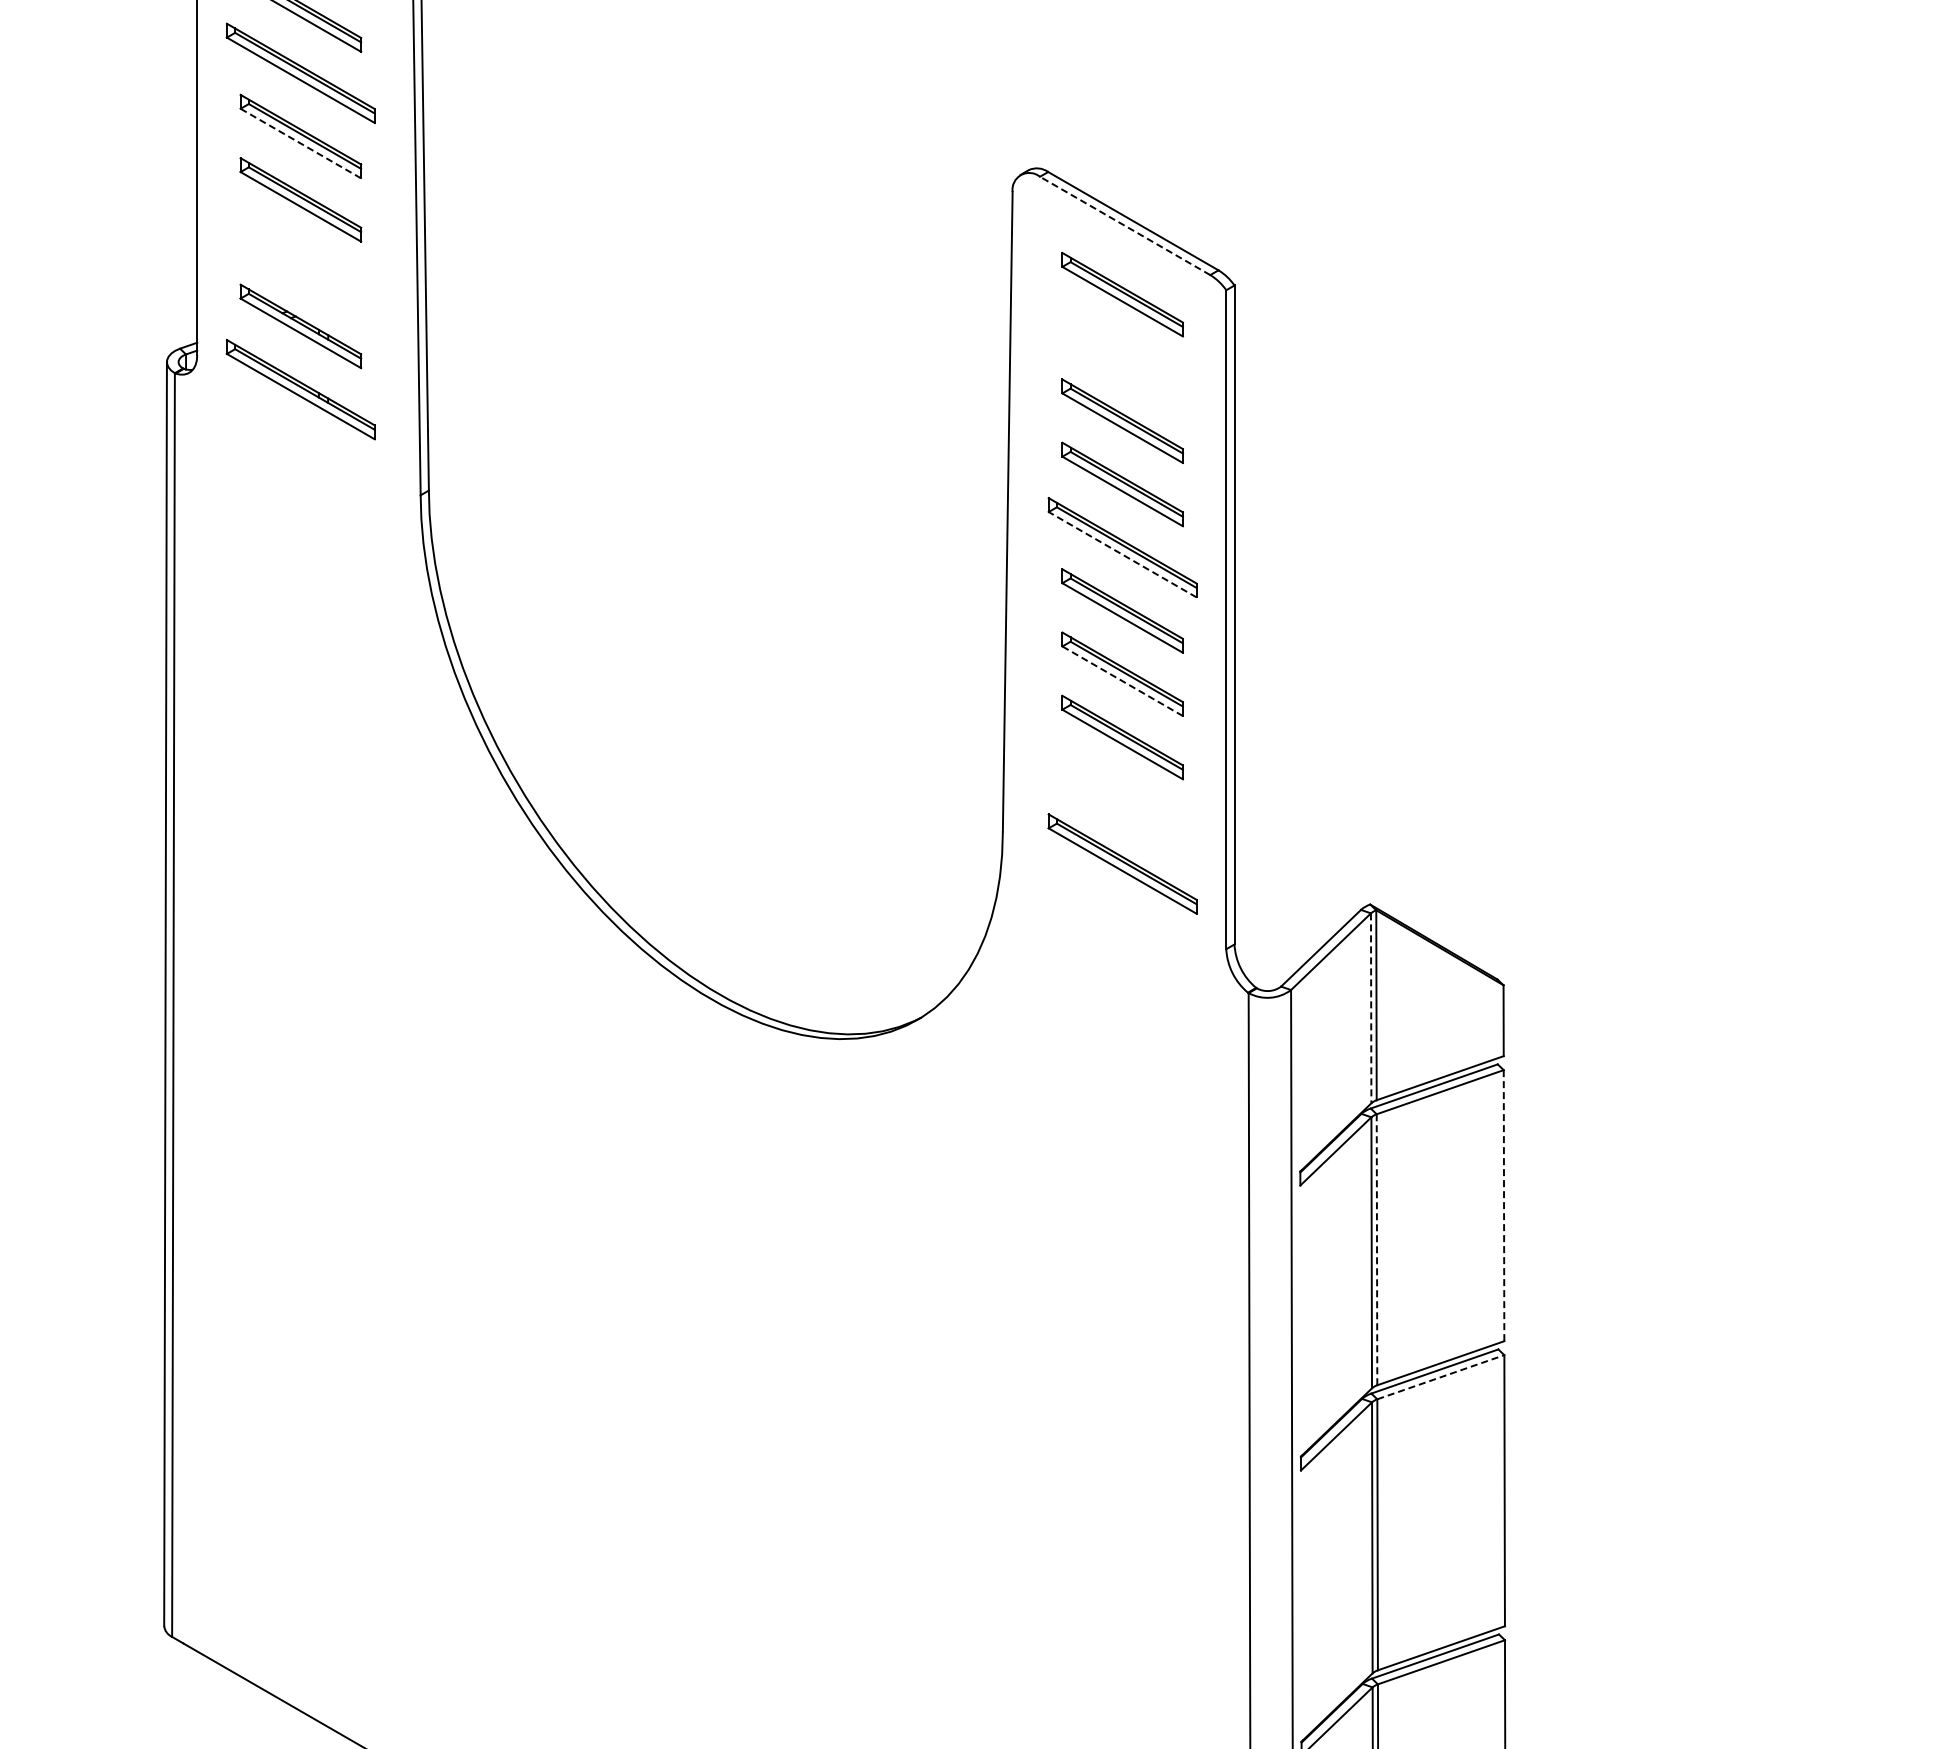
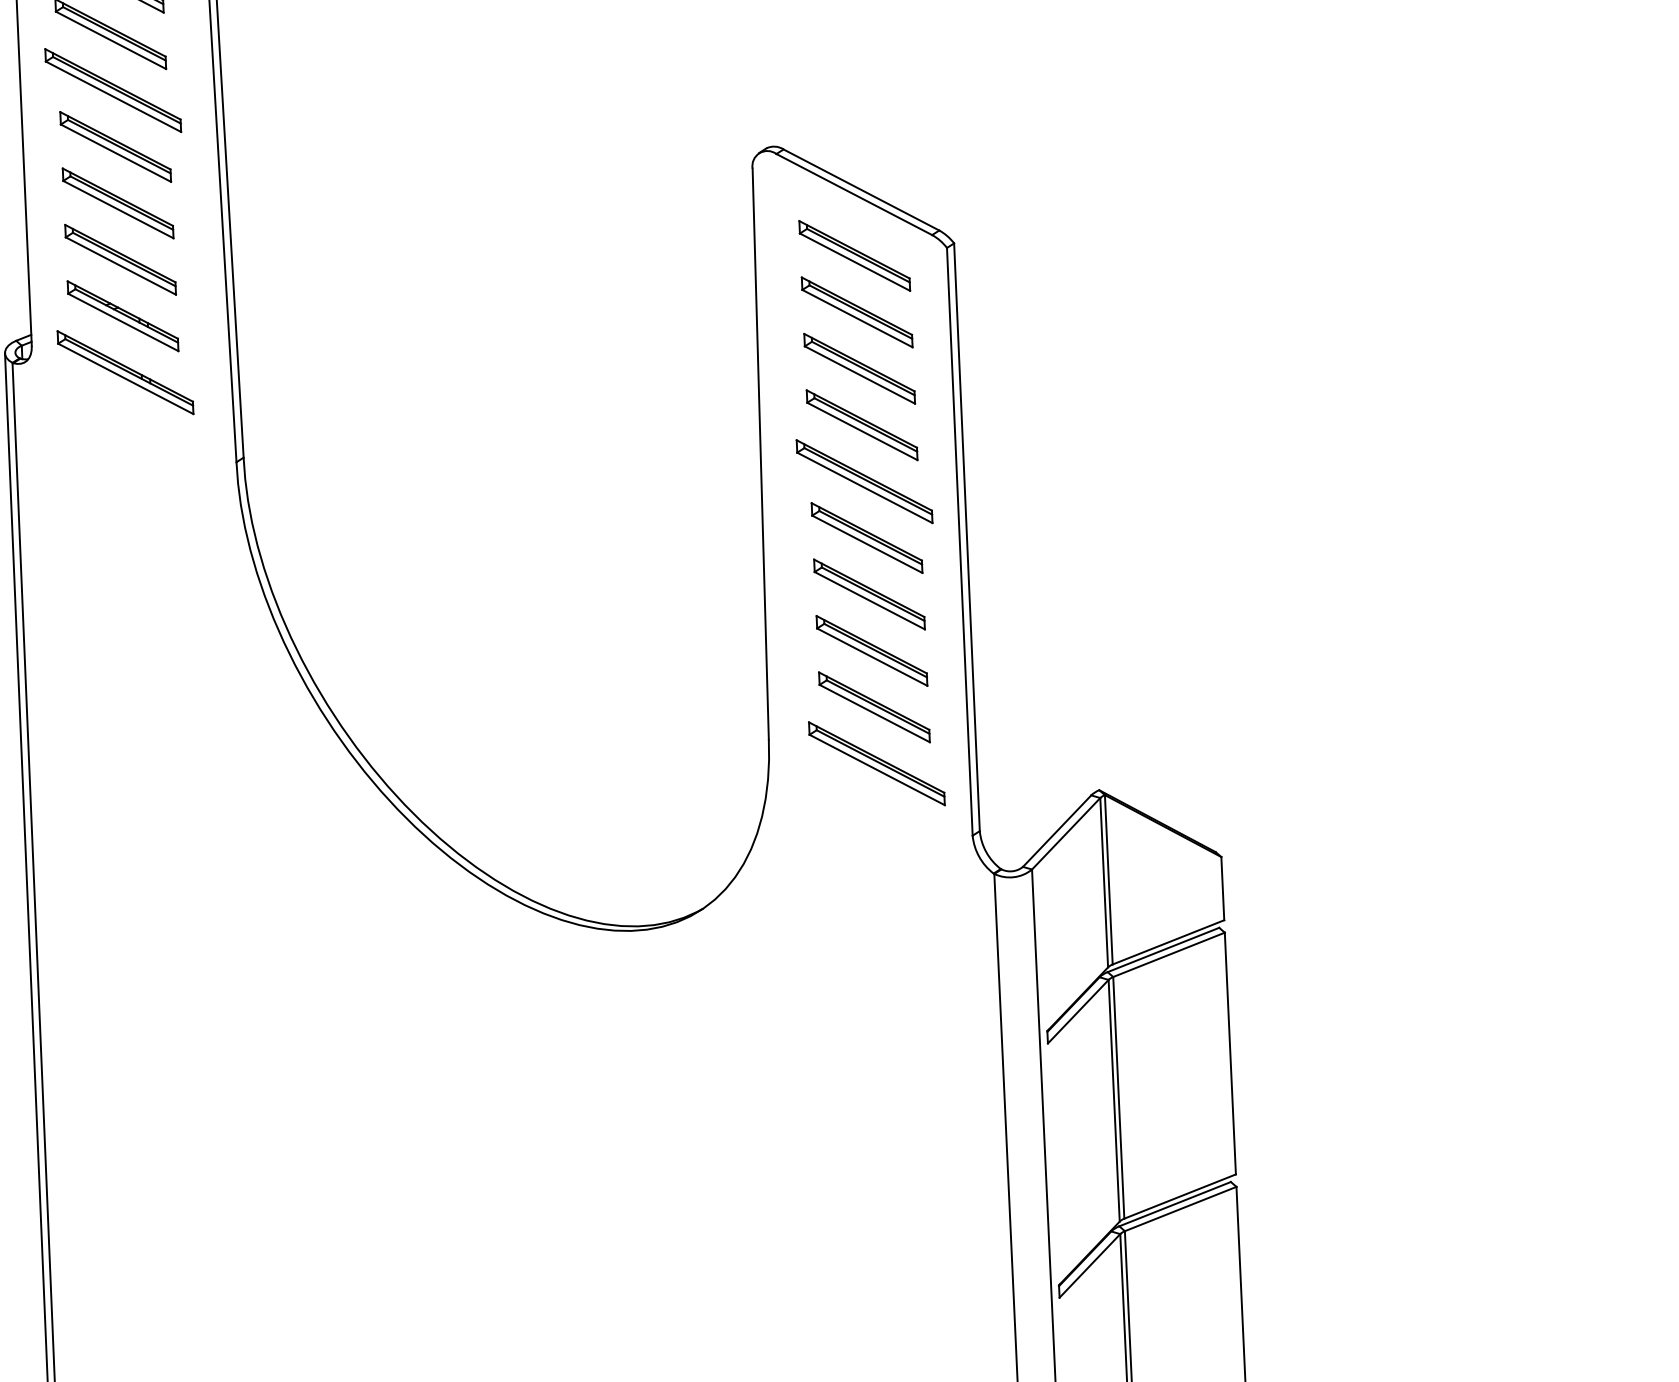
line: (300, 143) -> (115, 153), dashed -> solid
line: (1124, 225) -> (853, 194), dashed -> solid
part: (300, 262) -> (120, 259), added
part: (1122, 357) -> (857, 311), added
line: (1122, 554) -> (864, 487), dashed -> solid
line: (1122, 681) -> (869, 600), dashed -> solid
part: (1122, 800) -> (874, 707), added
line: (1371, 1008) -> (1104, 882), dashed -> solid
line: (1504, 1205) -> (1230, 1053), dashed -> solid
line: (1377, 1249) -> (1119, 1097), dashed -> solid
line: (1441, 1377) -> (1181, 1209), dashed -> solid

